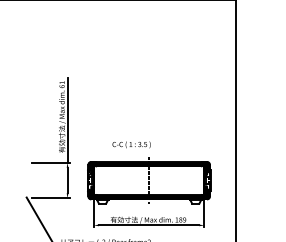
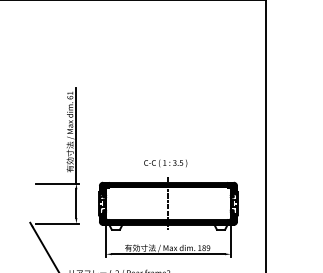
text: (131, 144) -> (165, 163), moved

